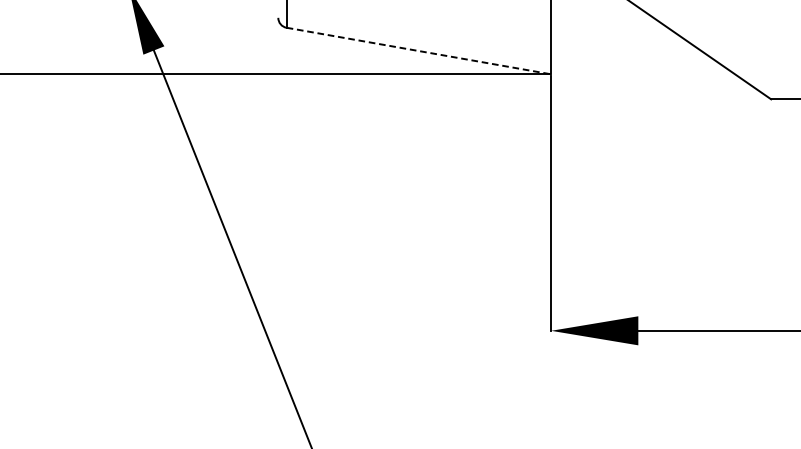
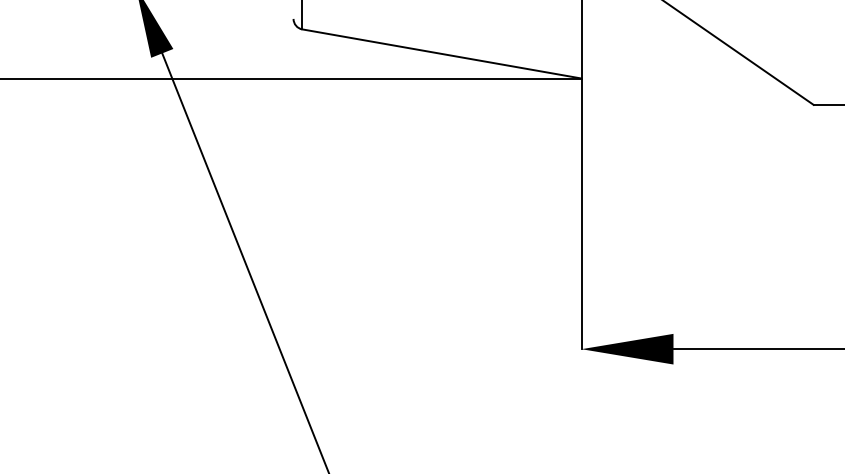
line: (418, 50) -> (441, 53), dashed -> solid

